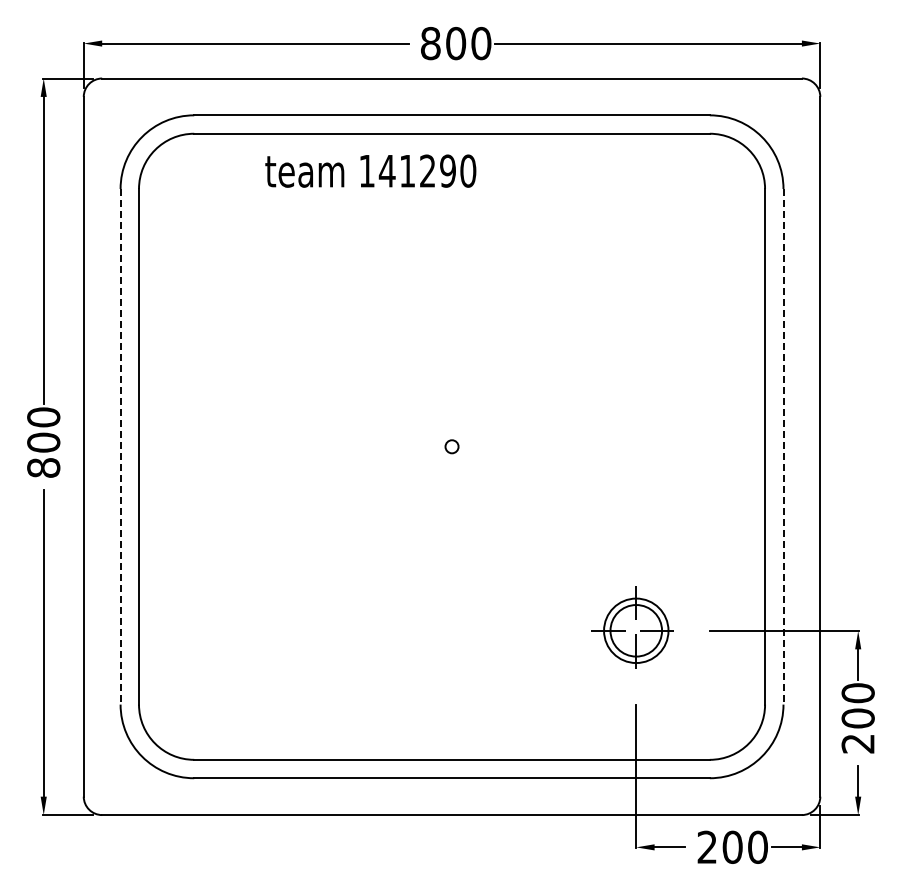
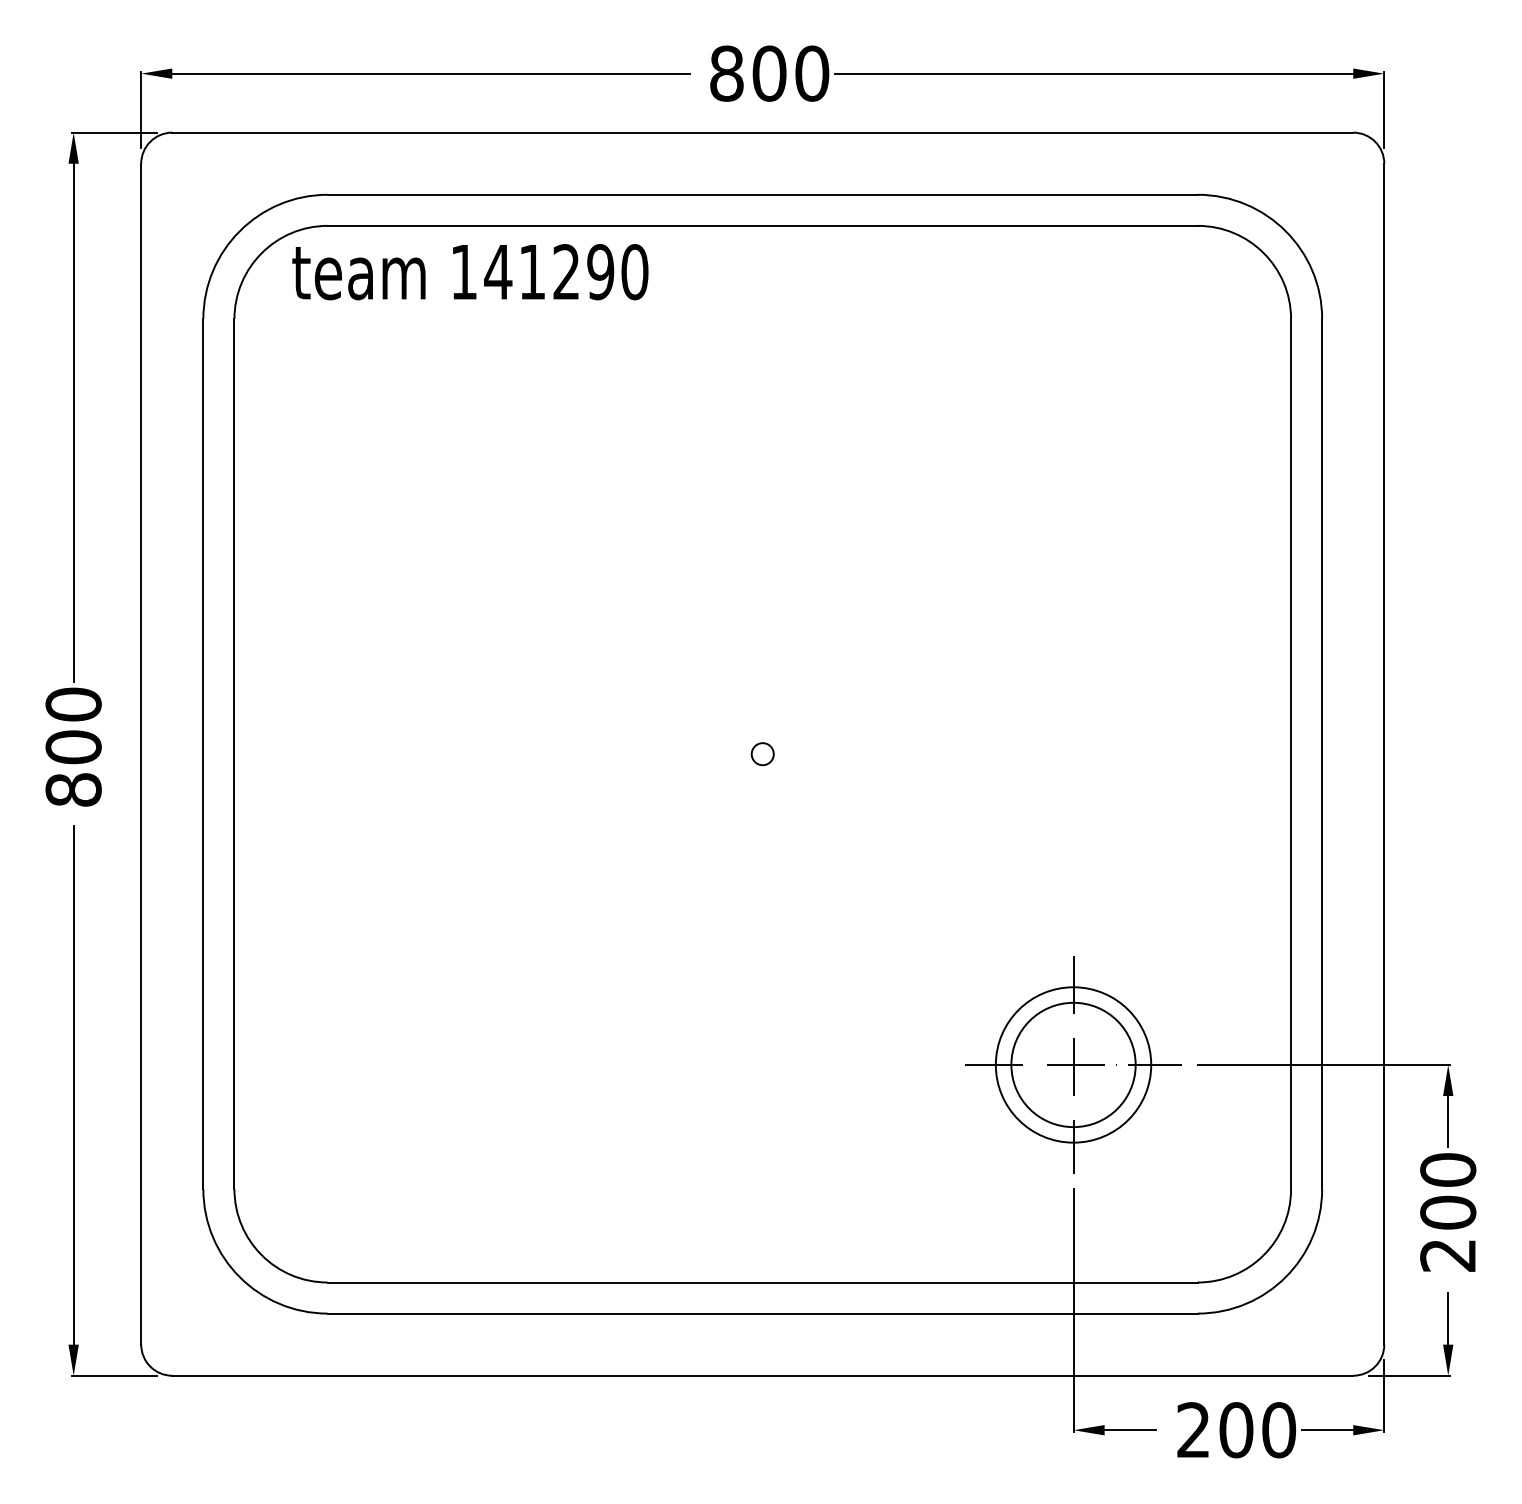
text: (370, 170) -> (469, 271), moved
line: (120, 446) -> (203, 753), dashed -> solid
line: (783, 446) -> (1322, 753), dashed -> solid
part: (636, 630) -> (1074, 1064), size x1.43

